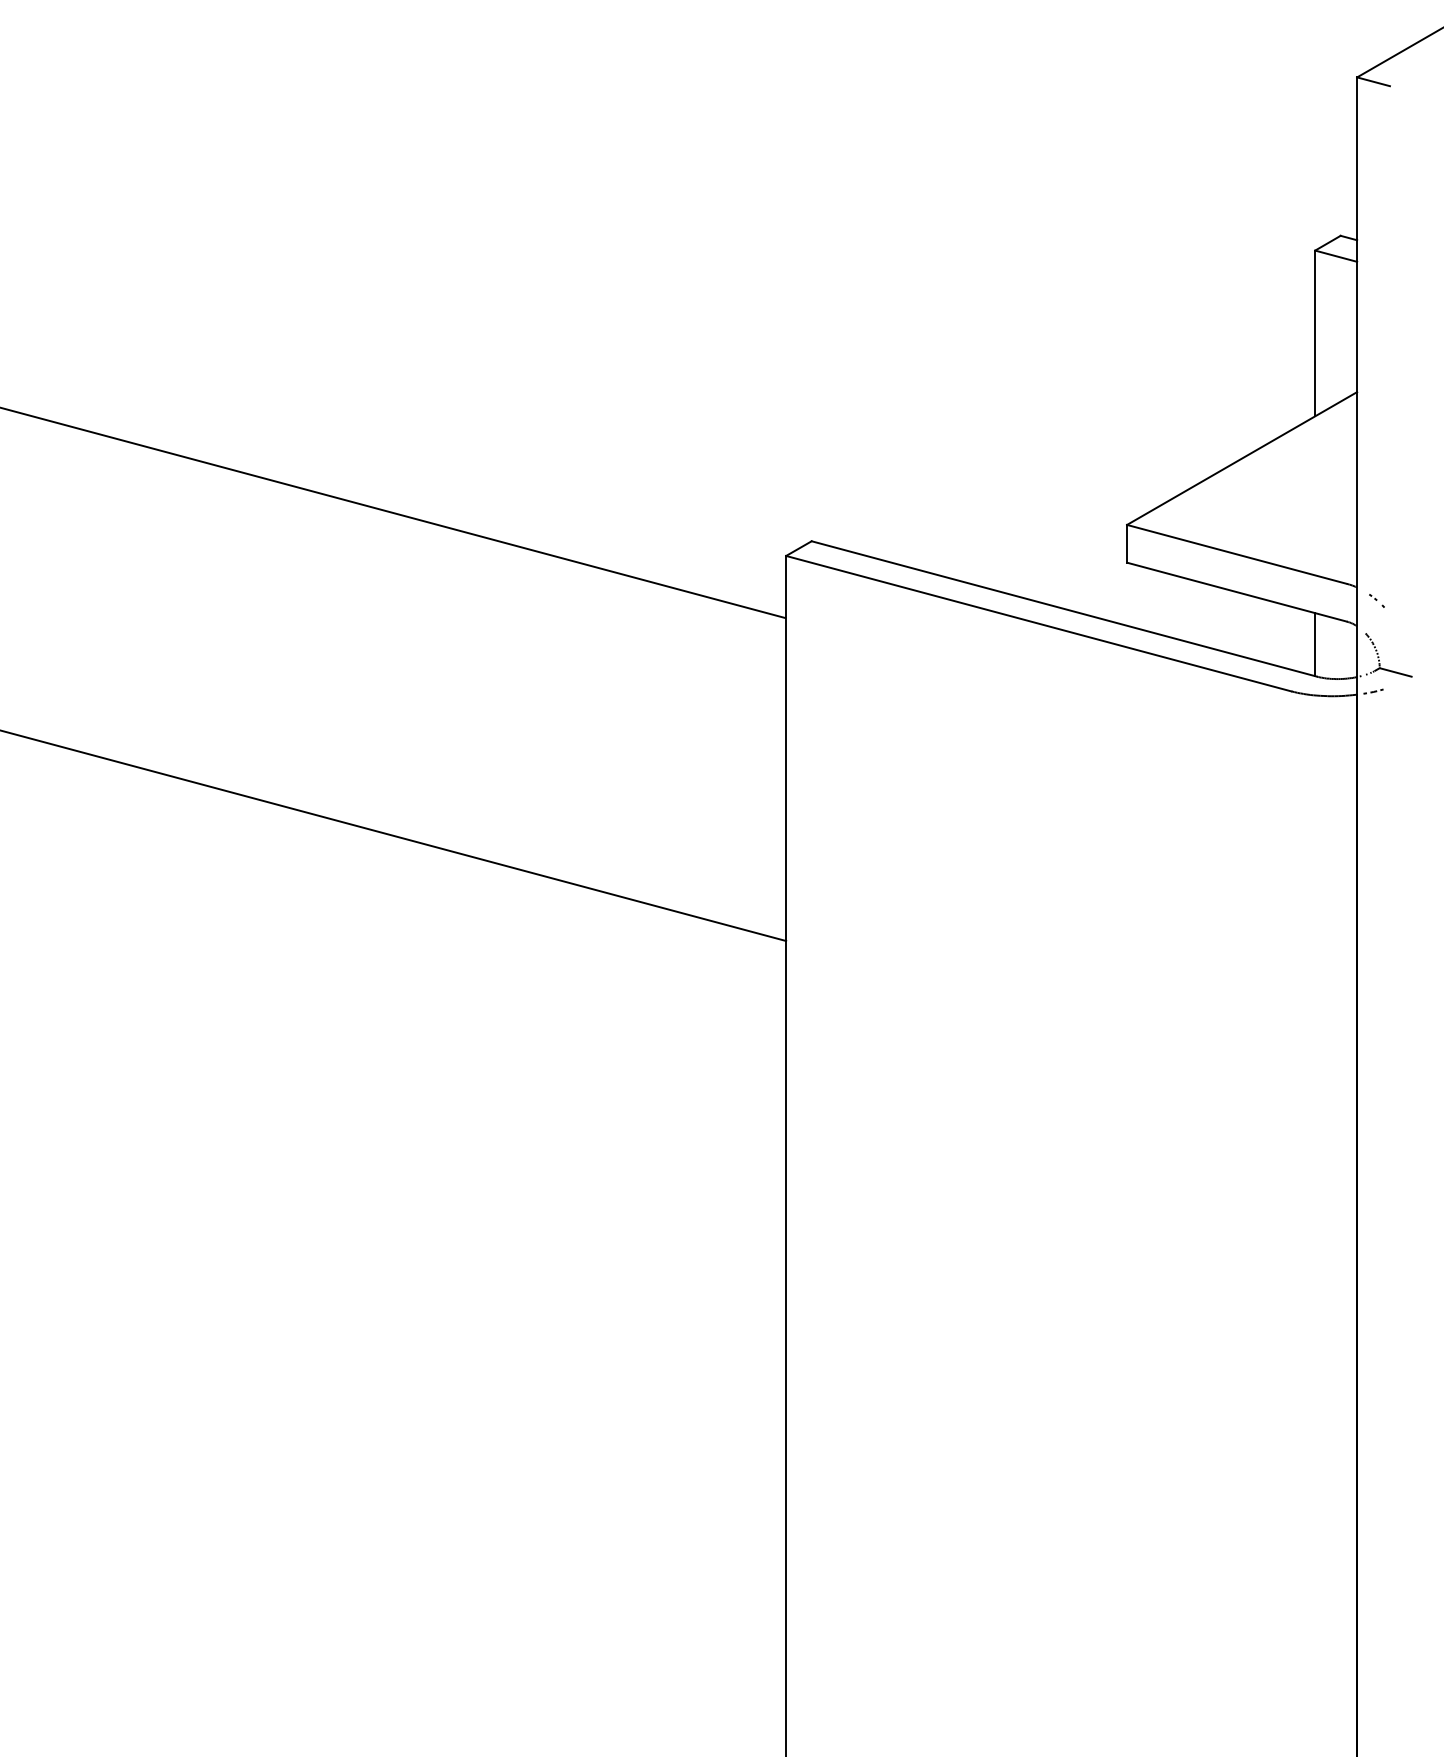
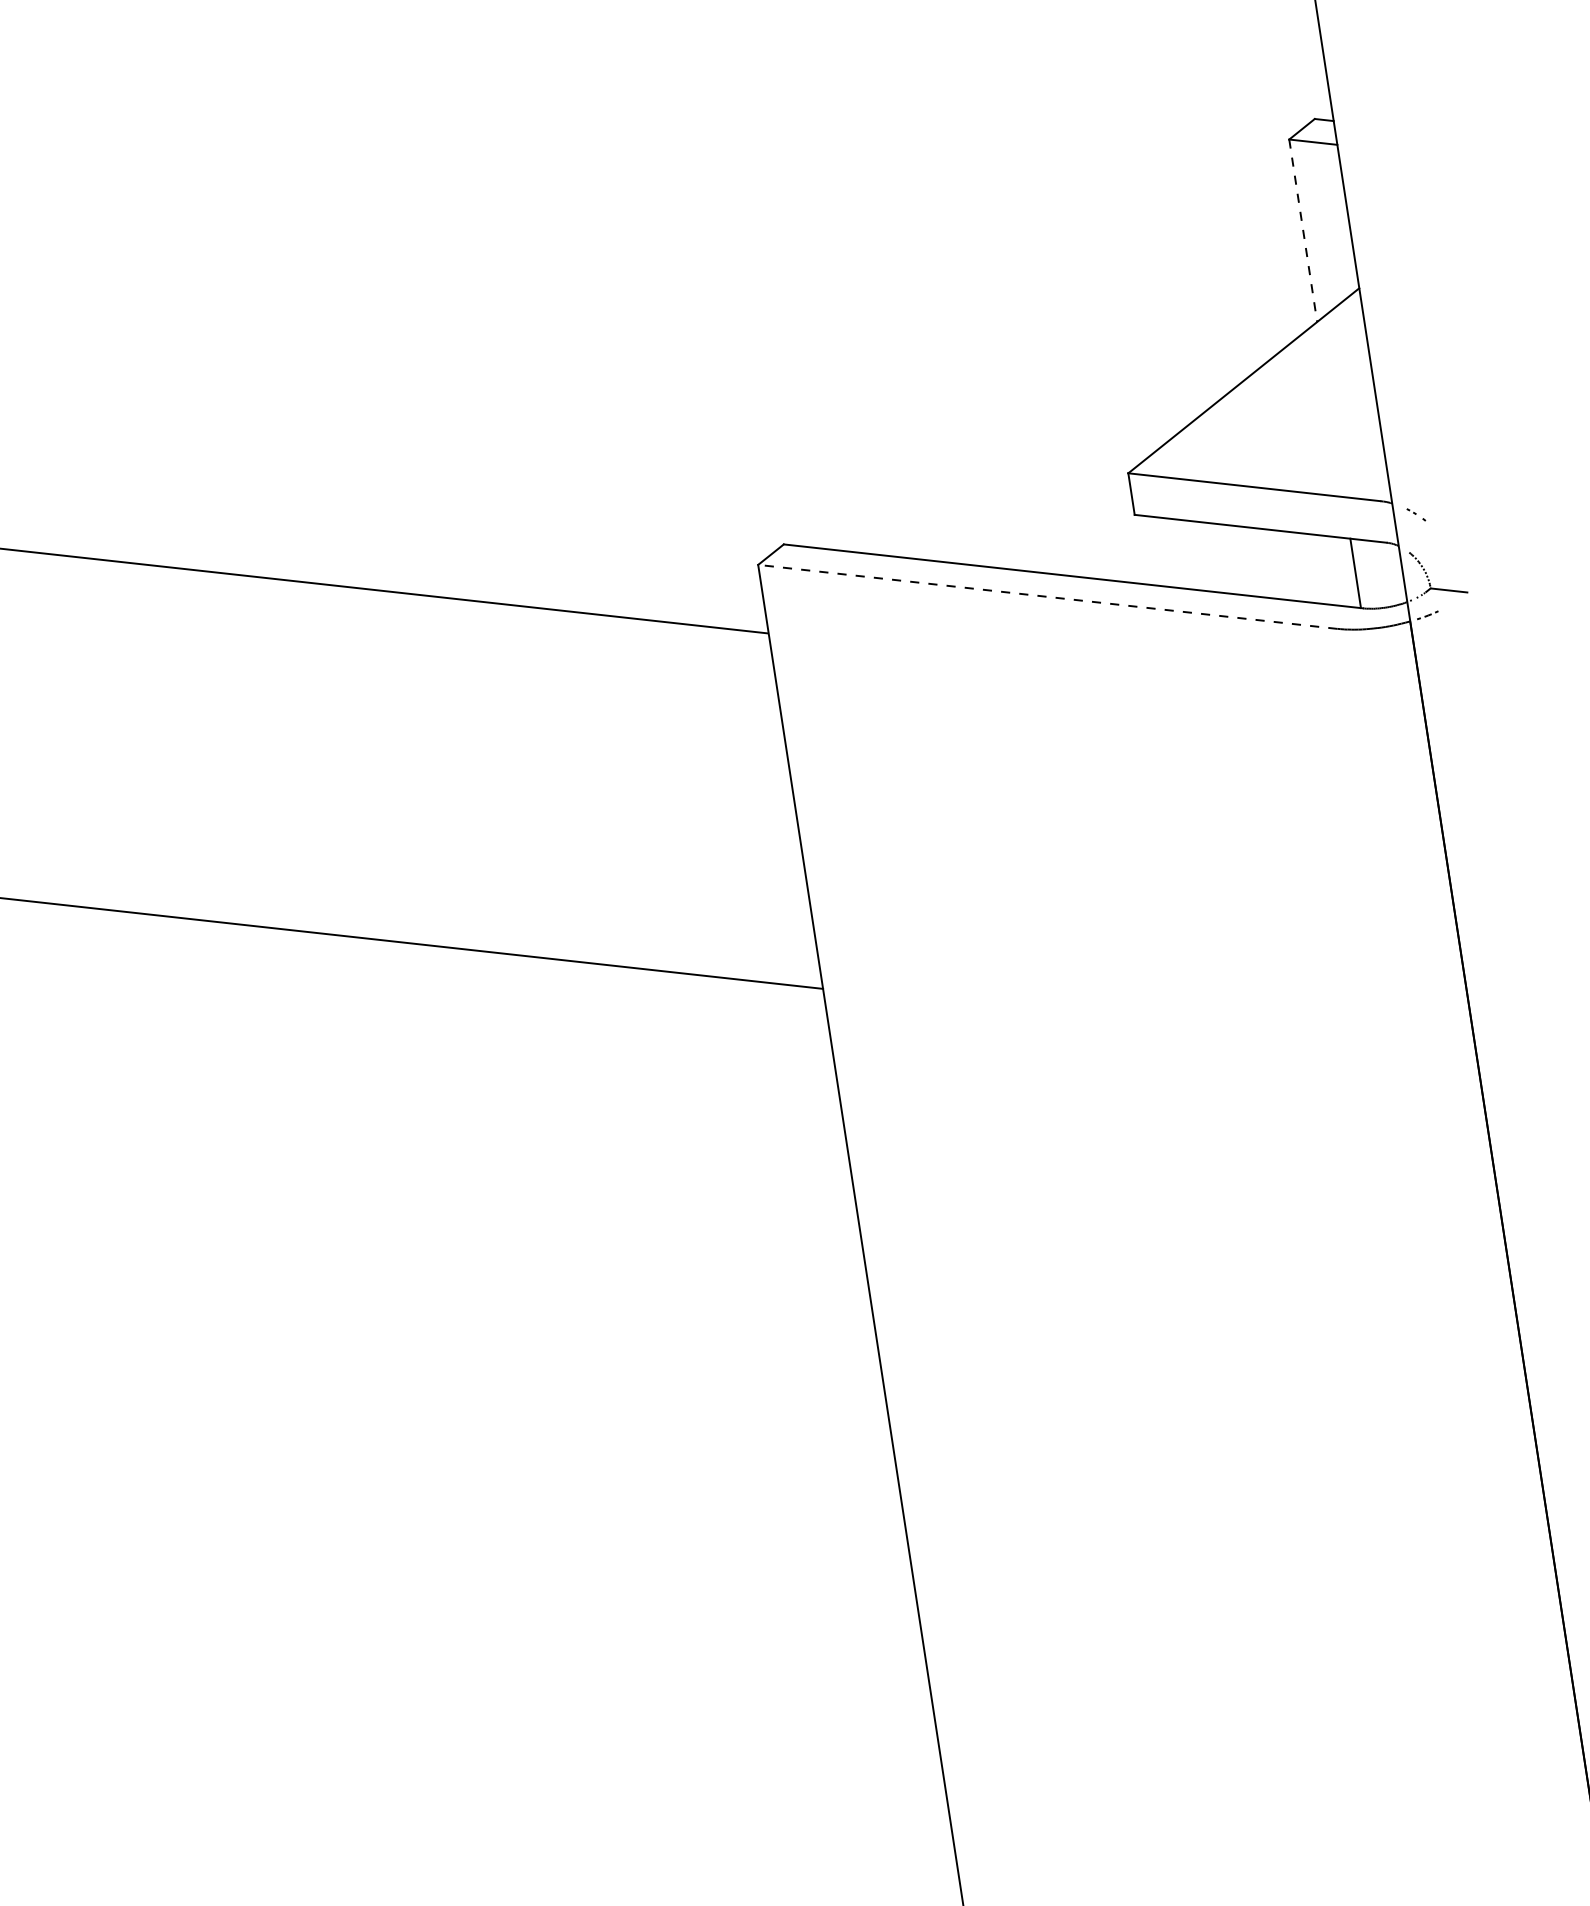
line: (1315, 333) -> (1303, 230), solid -> dashed
line: (1038, 623) -> (1047, 596), solid -> dashed

